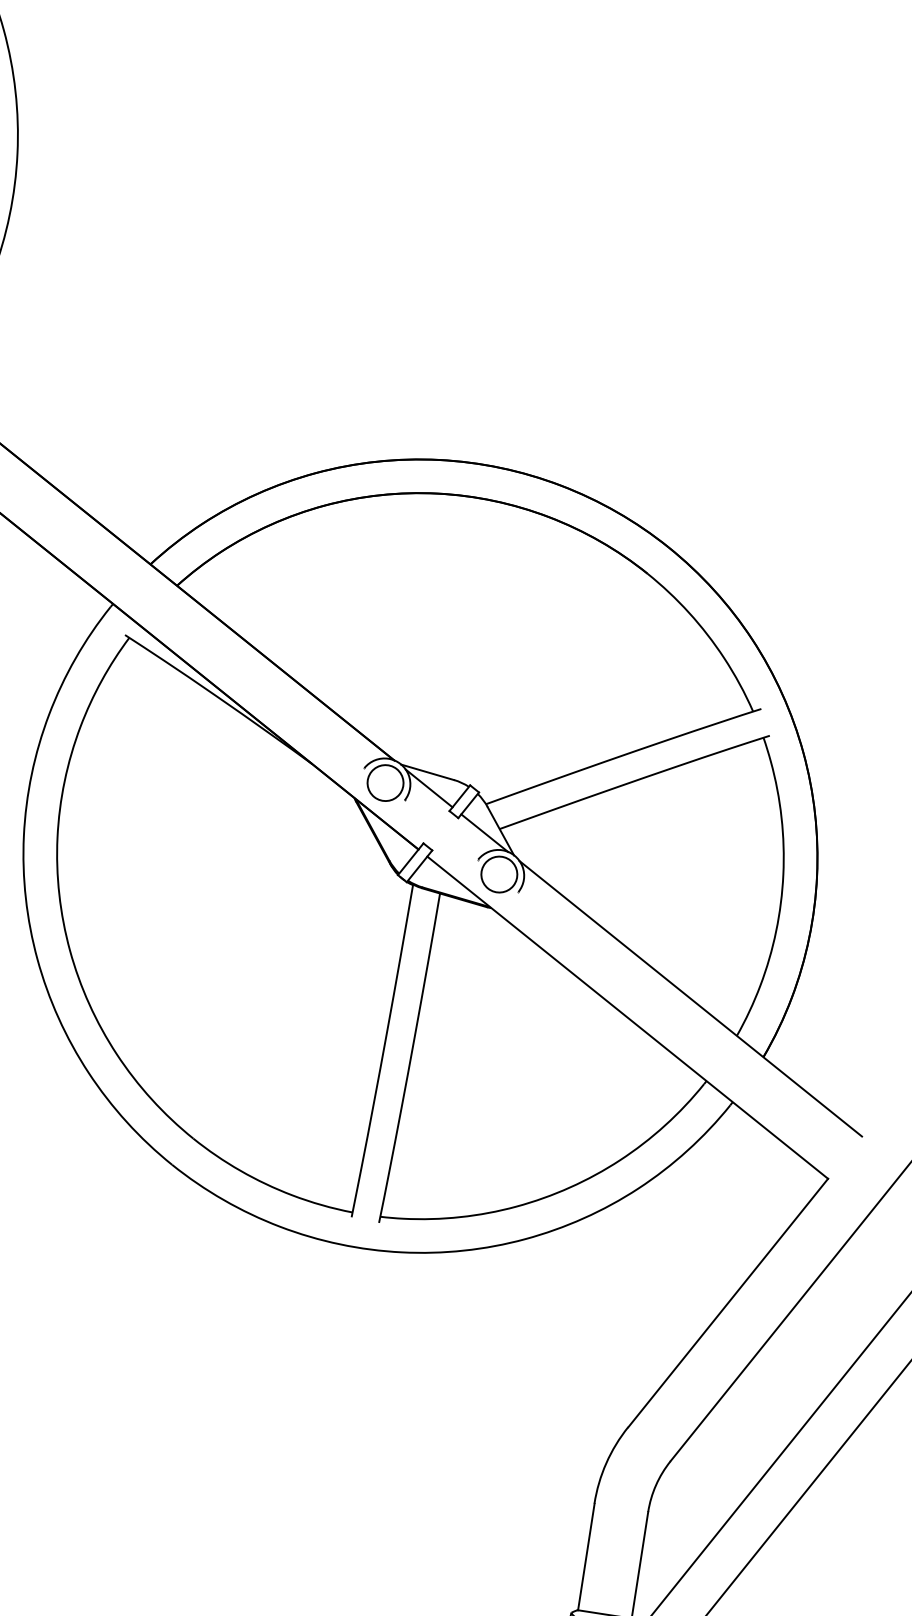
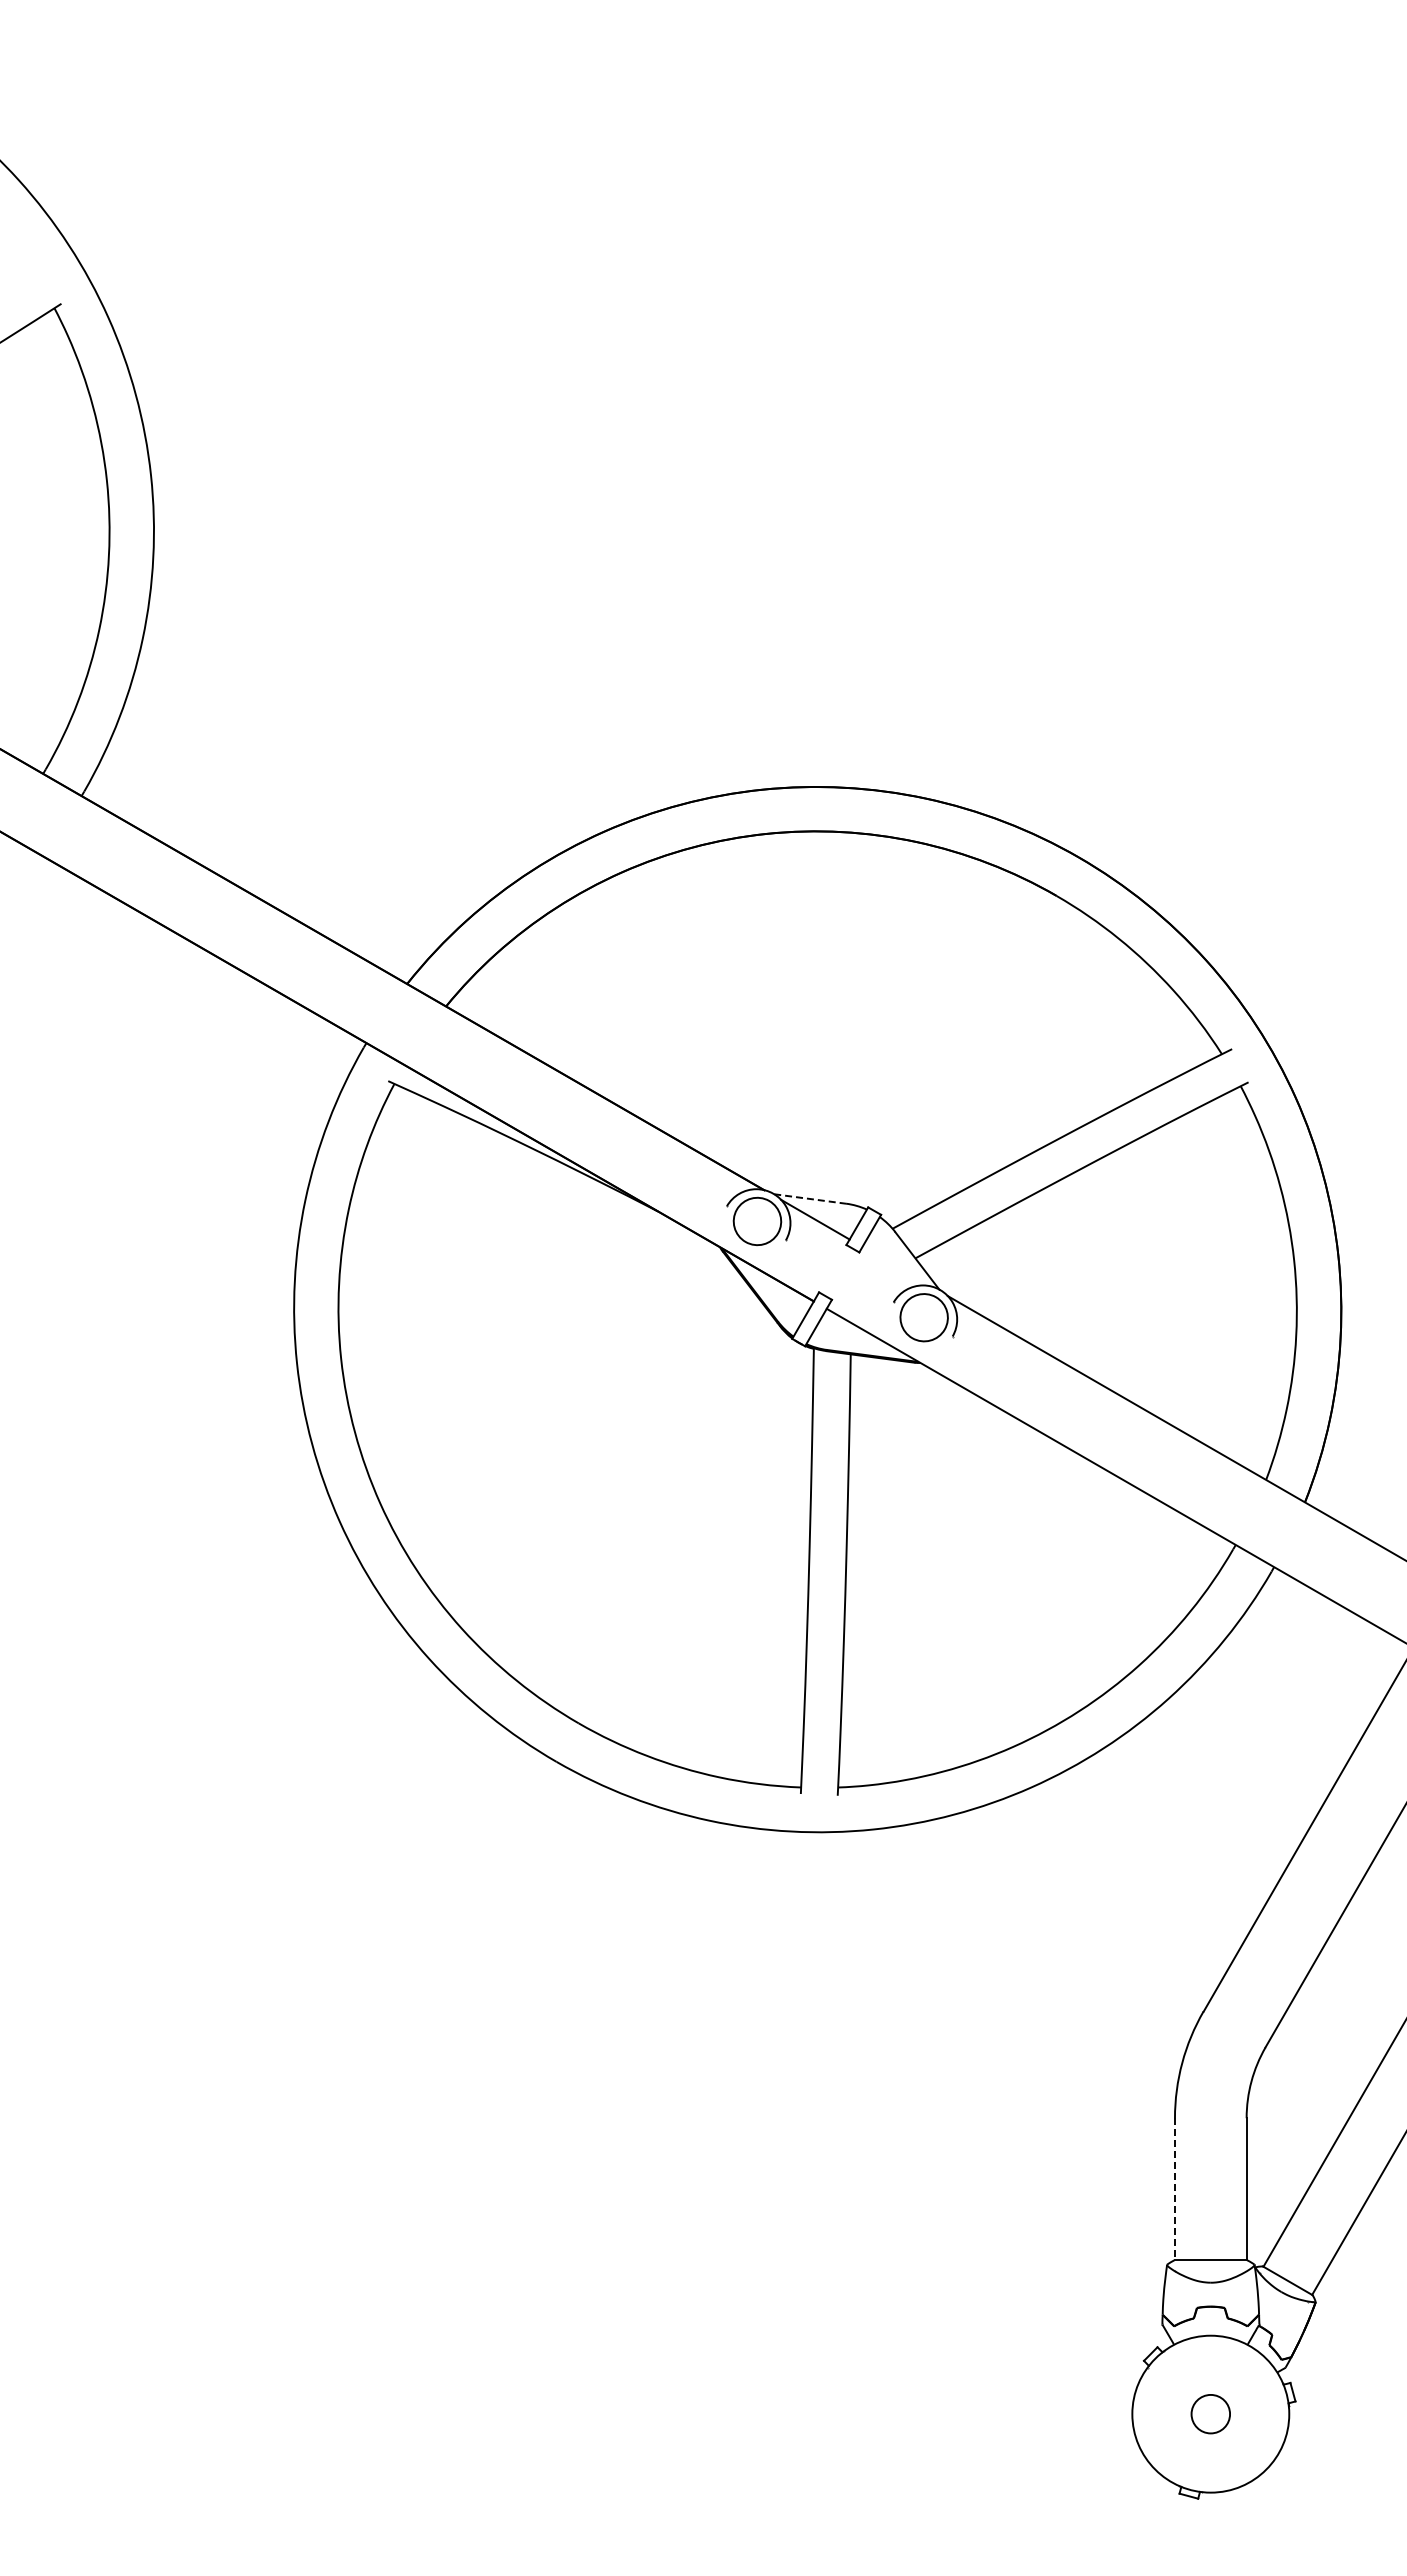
line: (427, 772) -> (810, 1199), solid -> dashed
line: (484, 832) -> (896, 1266), removed
line: (586, 1557) -> (1175, 2189), solid -> dashed

